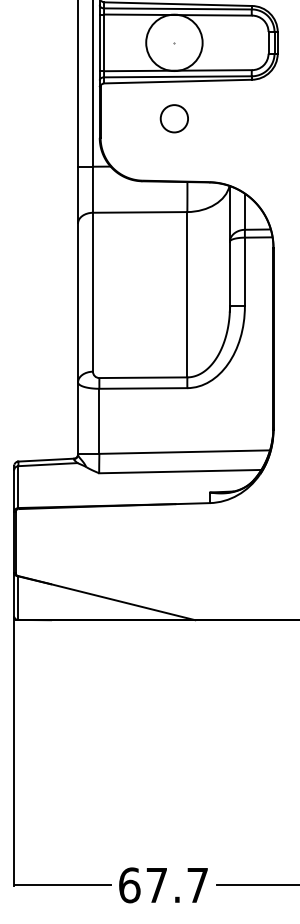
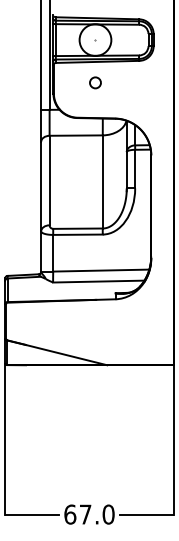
circle: (174, 118) -> (95, 82), size x0.71
text: (197, 885) -> (108, 514), 67.7 -> 67.0

